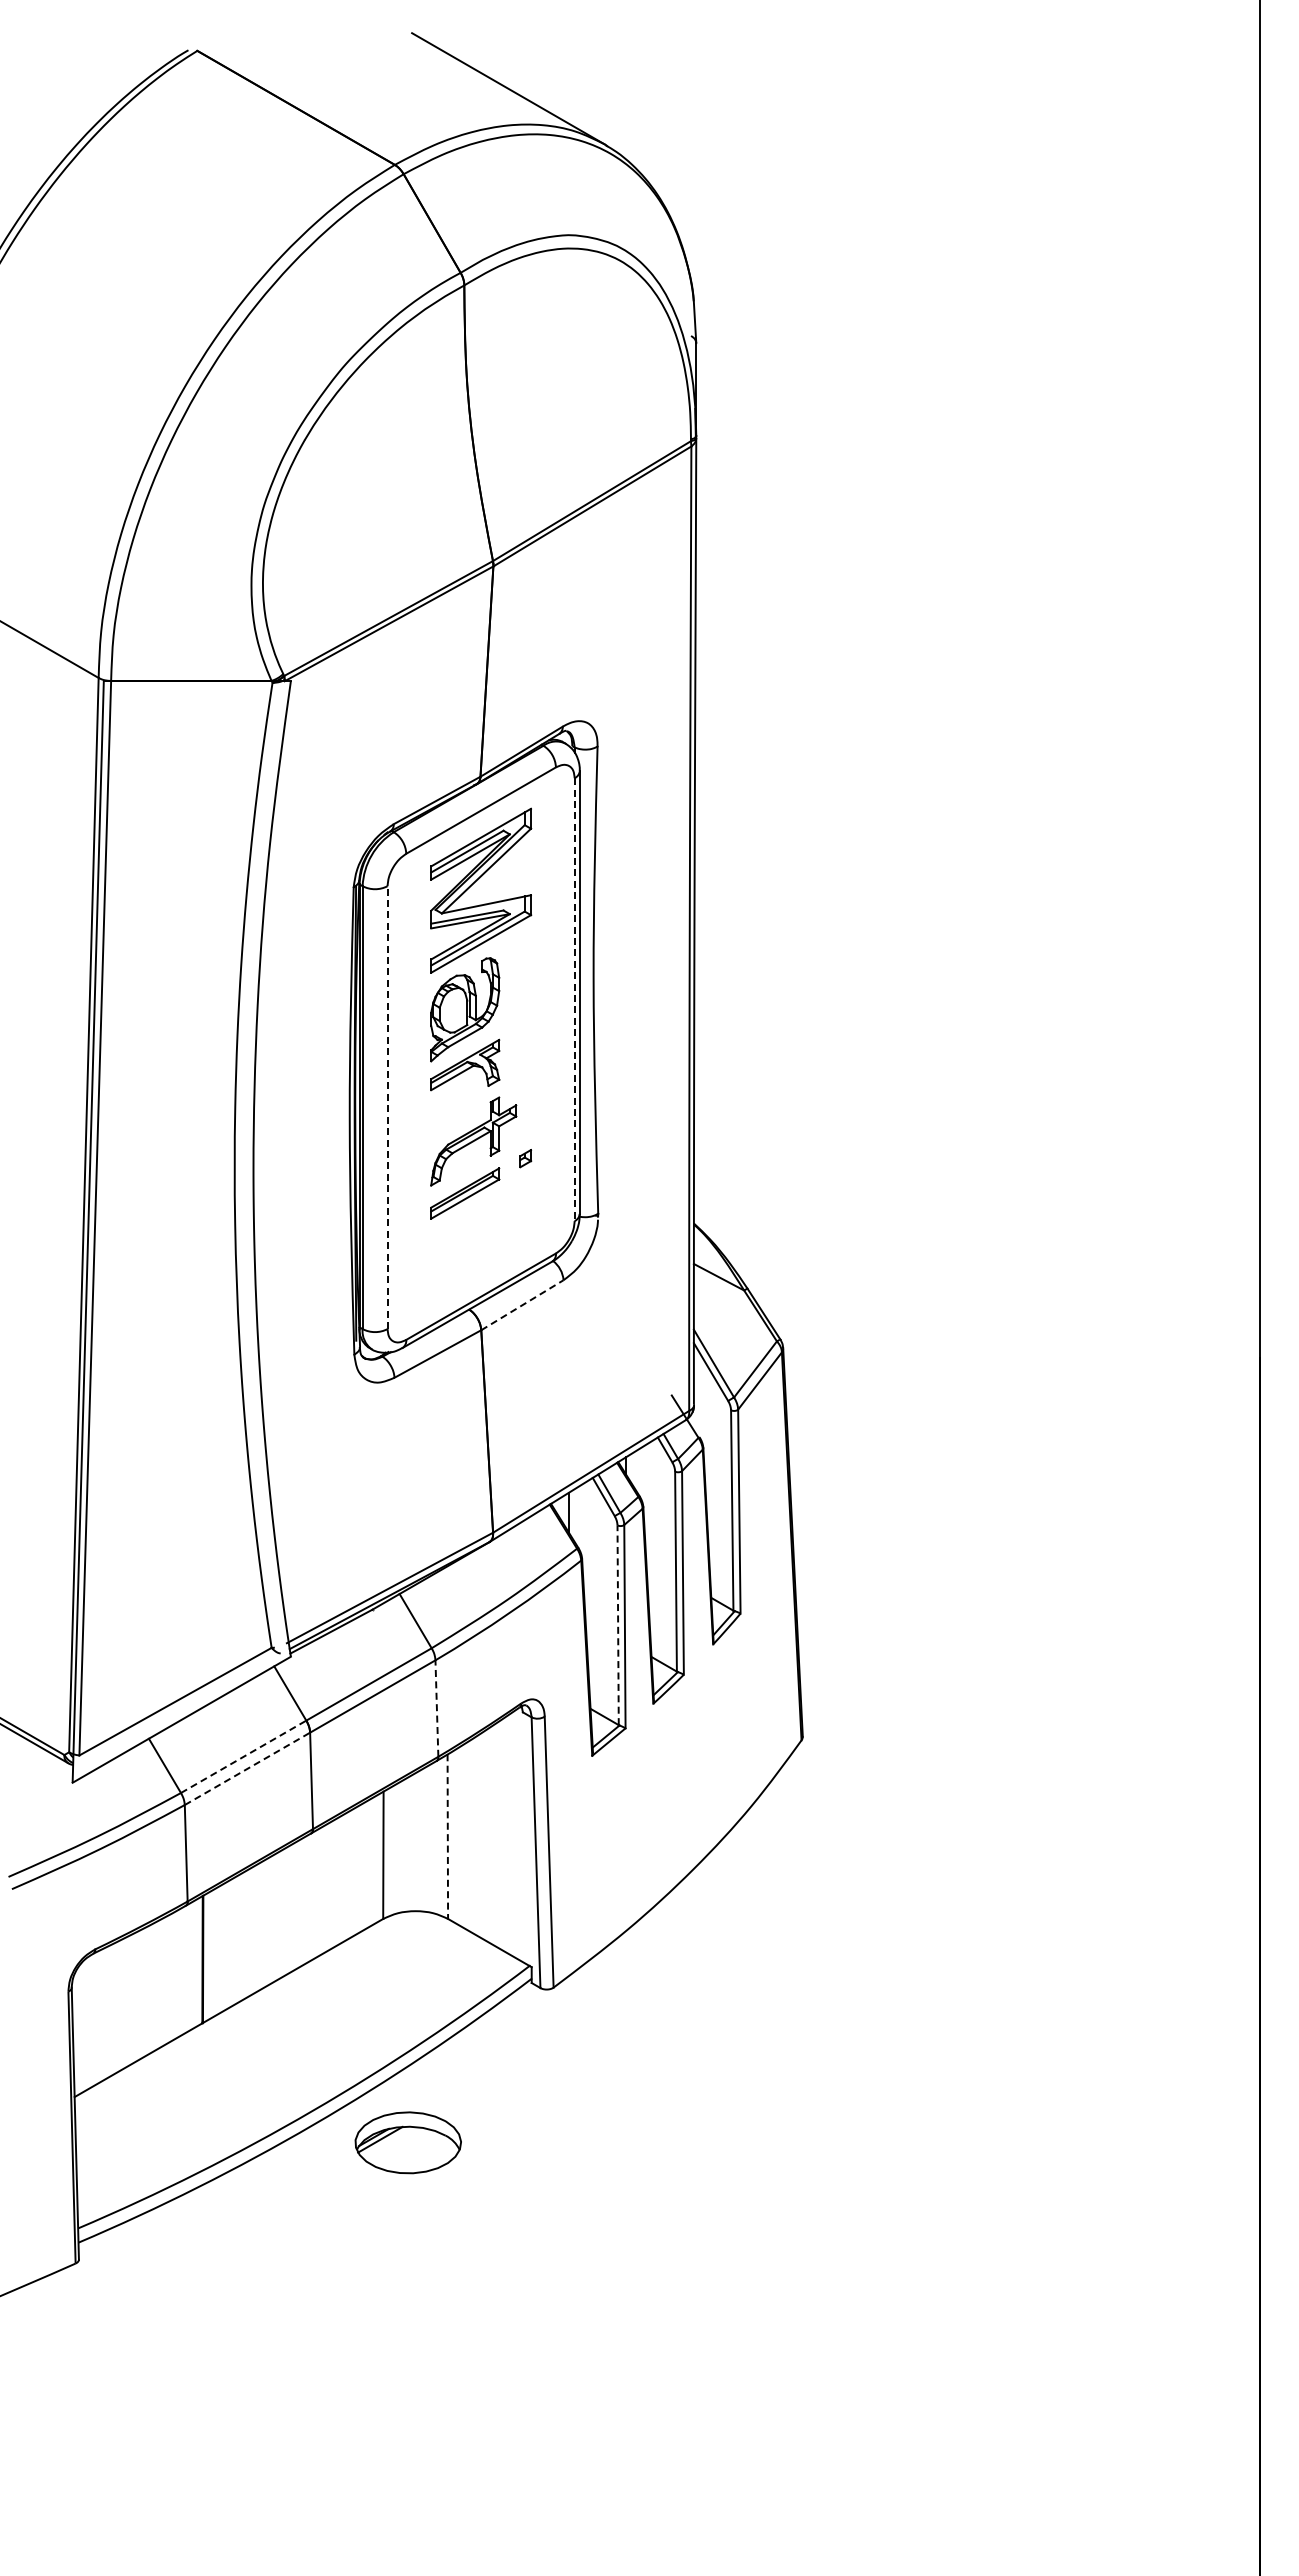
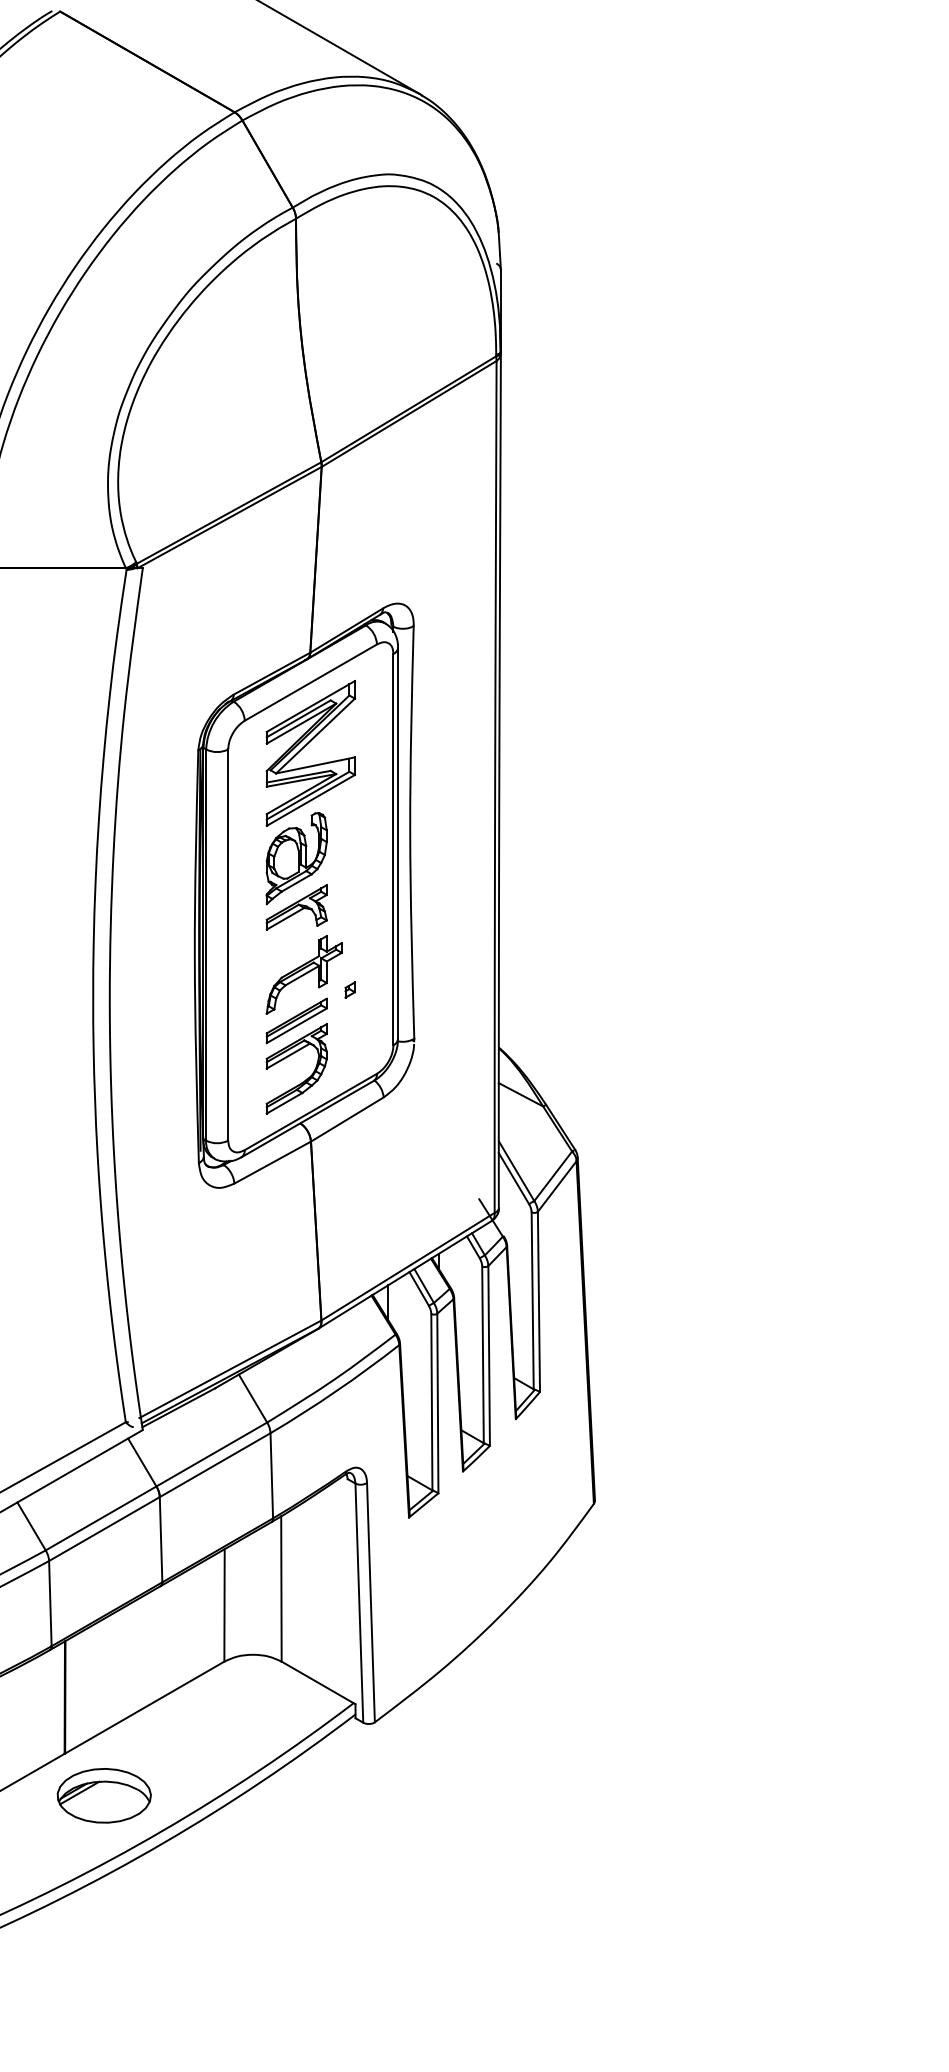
line: (574, 1000) -> (393, 850), dashed -> solid
line: (387, 1107) -> (228, 944), dashed -> solid
part: (475, 1259) -> (305, 1079), added
line: (522, 1304) -> (347, 1118), dashed -> solid
line: (618, 1625) -> (432, 1402), dashed -> solid
line: (436, 1708) -> (271, 1475), dashed -> solid
line: (244, 1756) -> (101, 1518), dashed -> solid
line: (247, 1768) -> (104, 1528), dashed -> solid
line: (447, 1837) -> (281, 1589), dashed -> solid
part: (407, 2142) -> (103, 1795), moved

